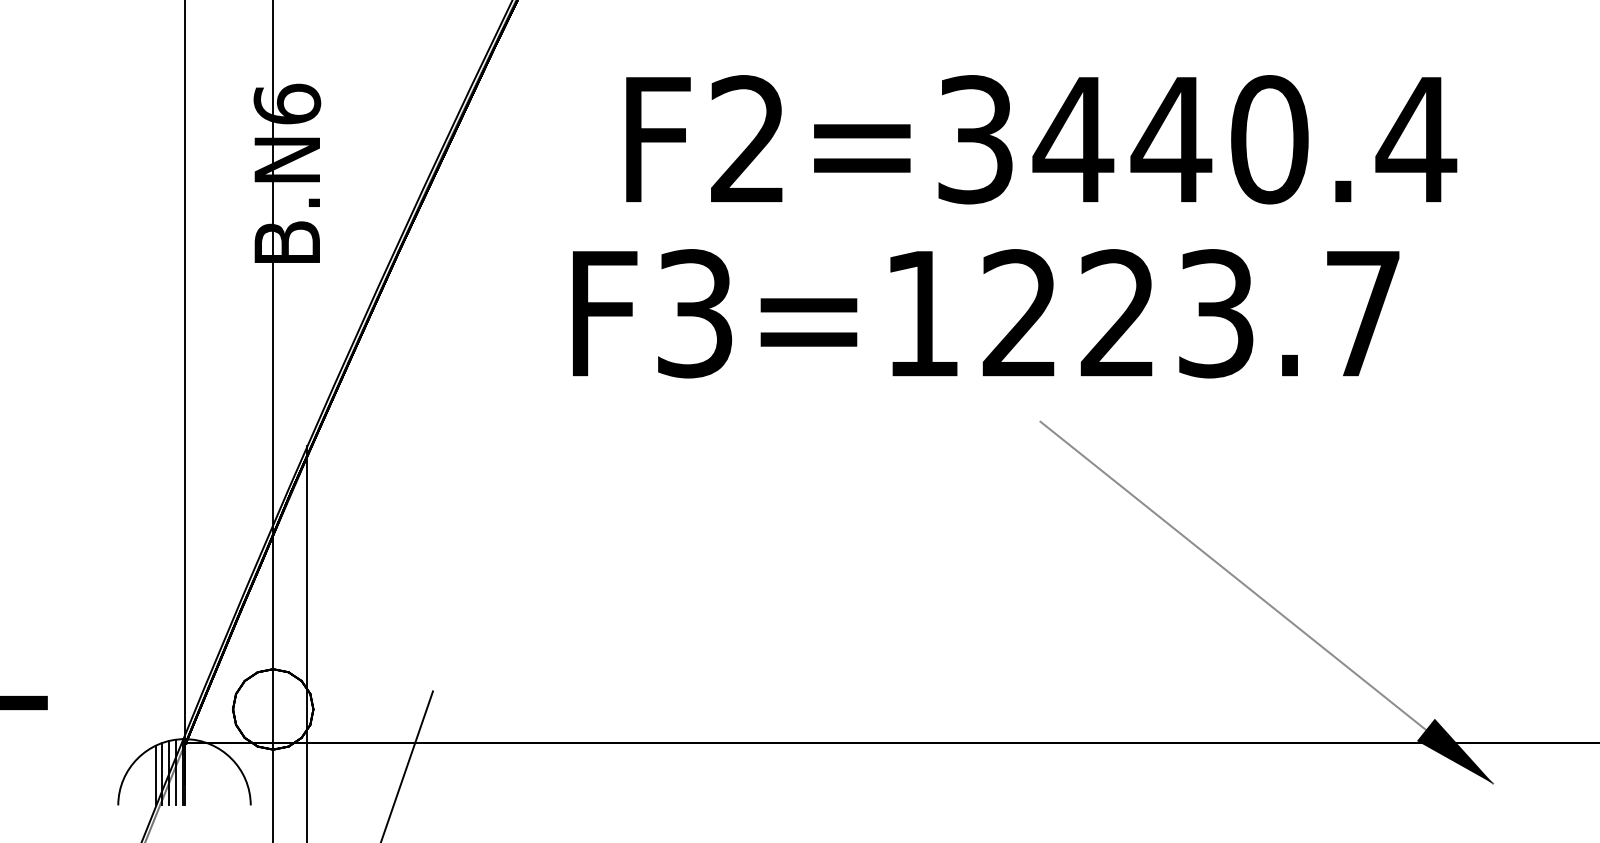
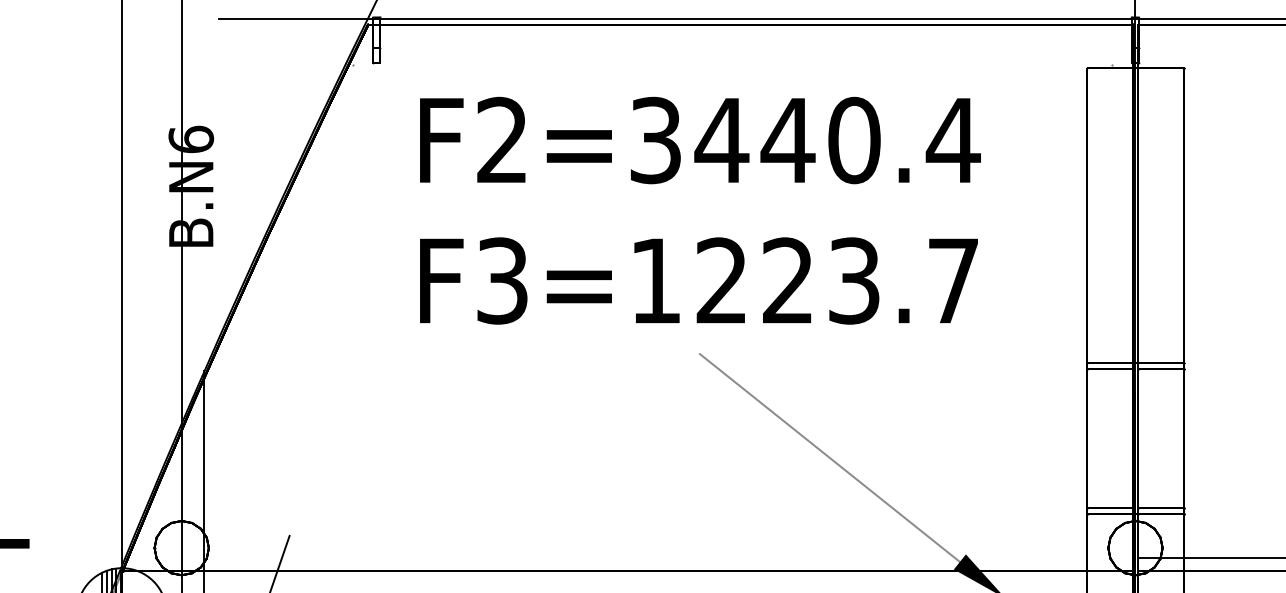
text: (1041, 139) -> (700, 140), moved
text: (985, 312) -> (698, 280), moved

